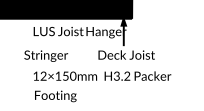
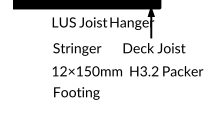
text: (46, 55) -> (77, 48), moved

